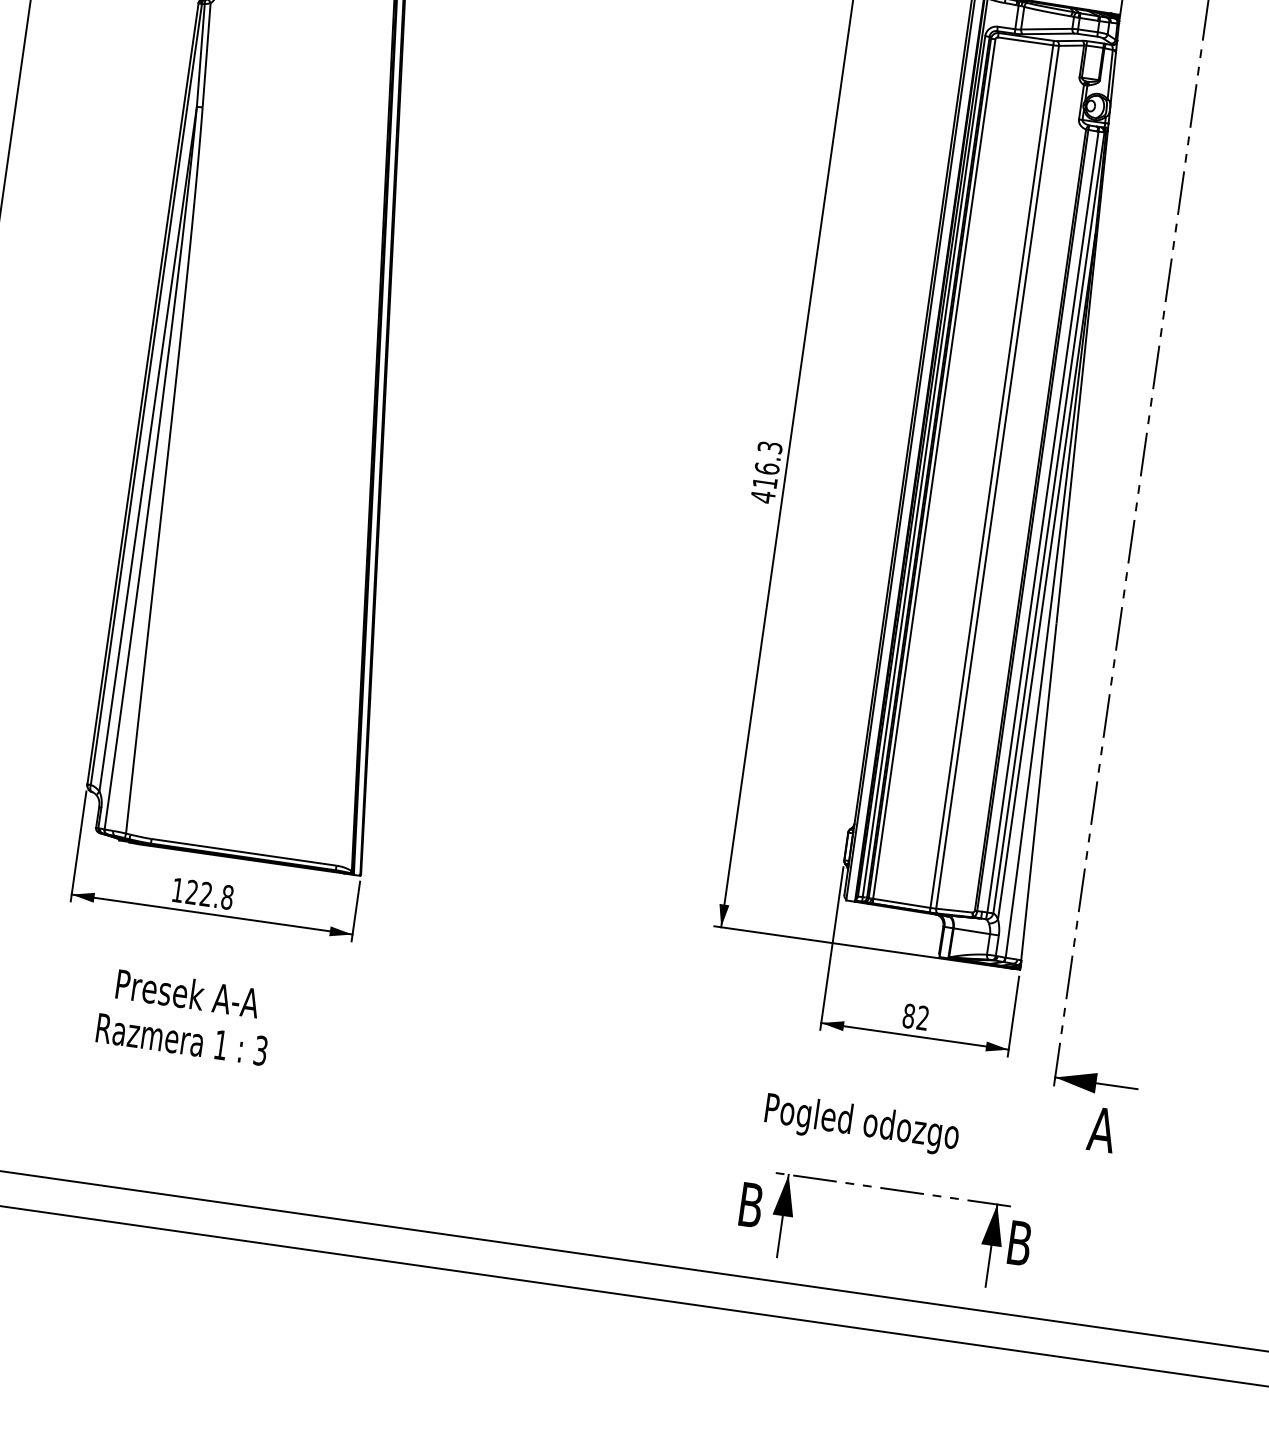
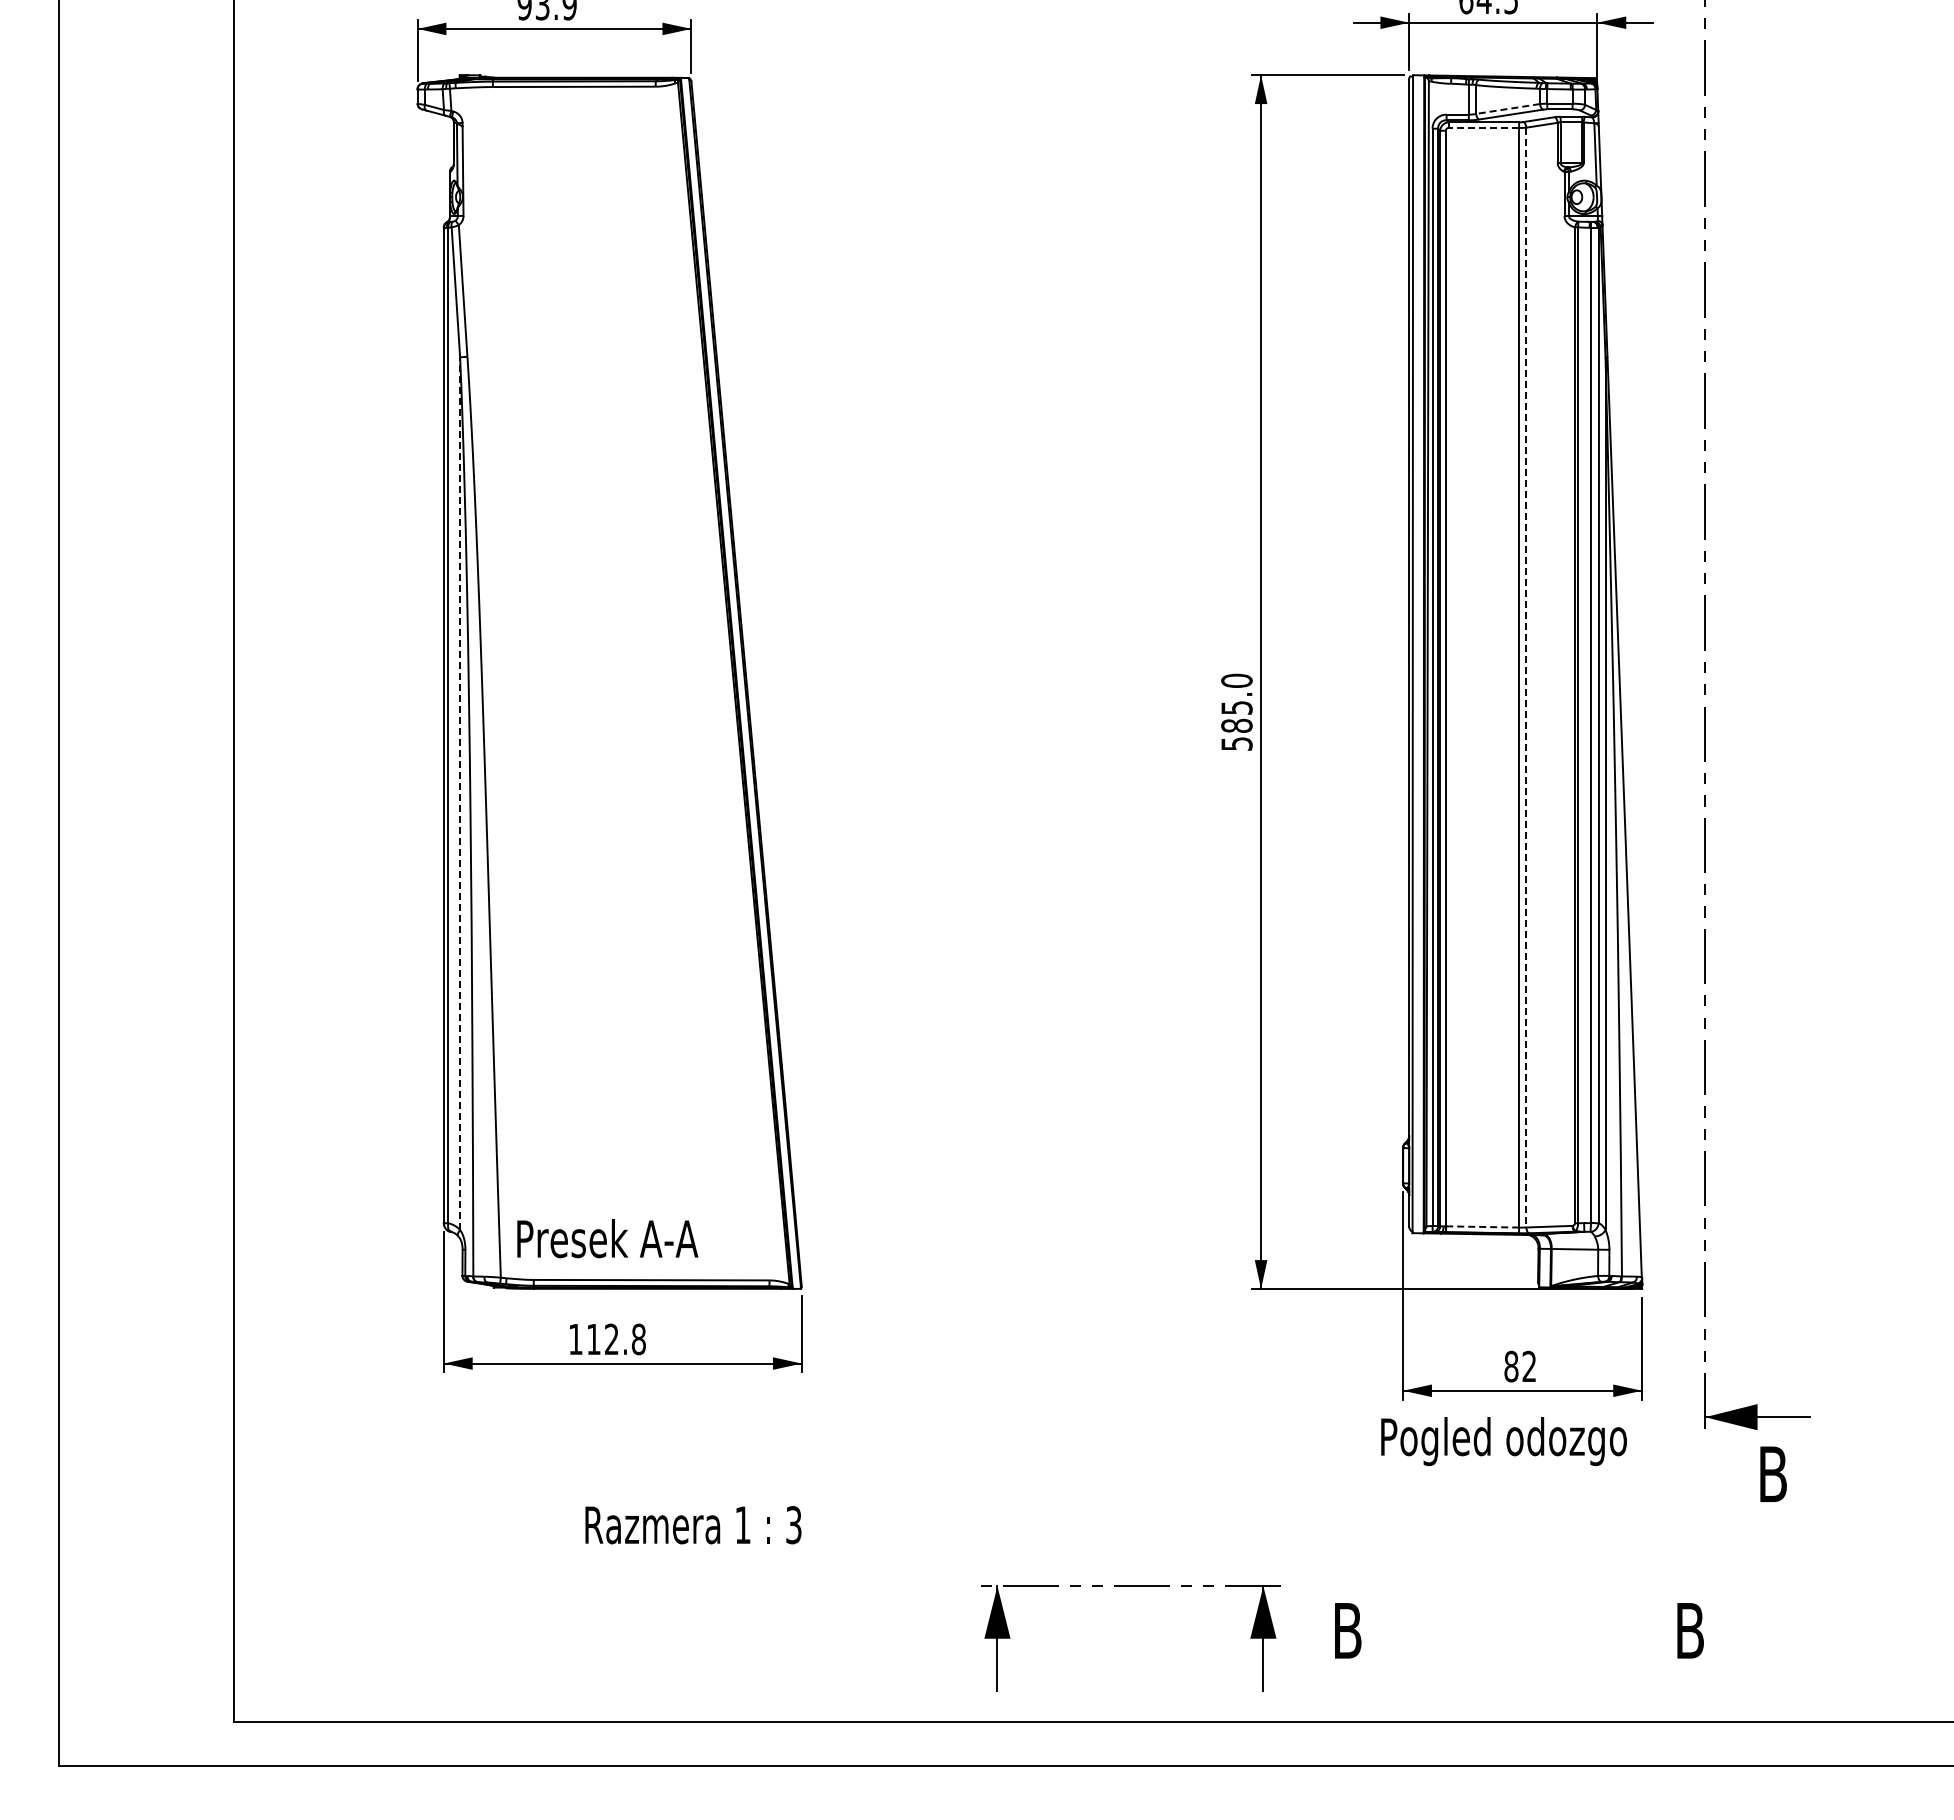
line: (1046, 29) -> (1507, 109), solid -> dashed
line: (1025, 40) -> (1483, 127), solid -> dashed
line: (148, 449) -> (460, 793), solid -> dashed
text: (766, 472) -> (1236, 712), 416.3 -> 585.0
line: (997, 477) -> (1526, 677), solid -> dashed
text: (191, 891) -> (593, 1338), 122.8 -> 112.8
line: (902, 903) -> (1483, 1226), solid -> dashed
text: (187, 993) -> (607, 1238), moved
text: (182, 1039) -> (693, 1525), moved
text: (861, 1124) -> (1503, 1441), moved
text: (1101, 1129) -> (1772, 1474), A -> B
part: (893, 1189) -> (1130, 1586), moved

